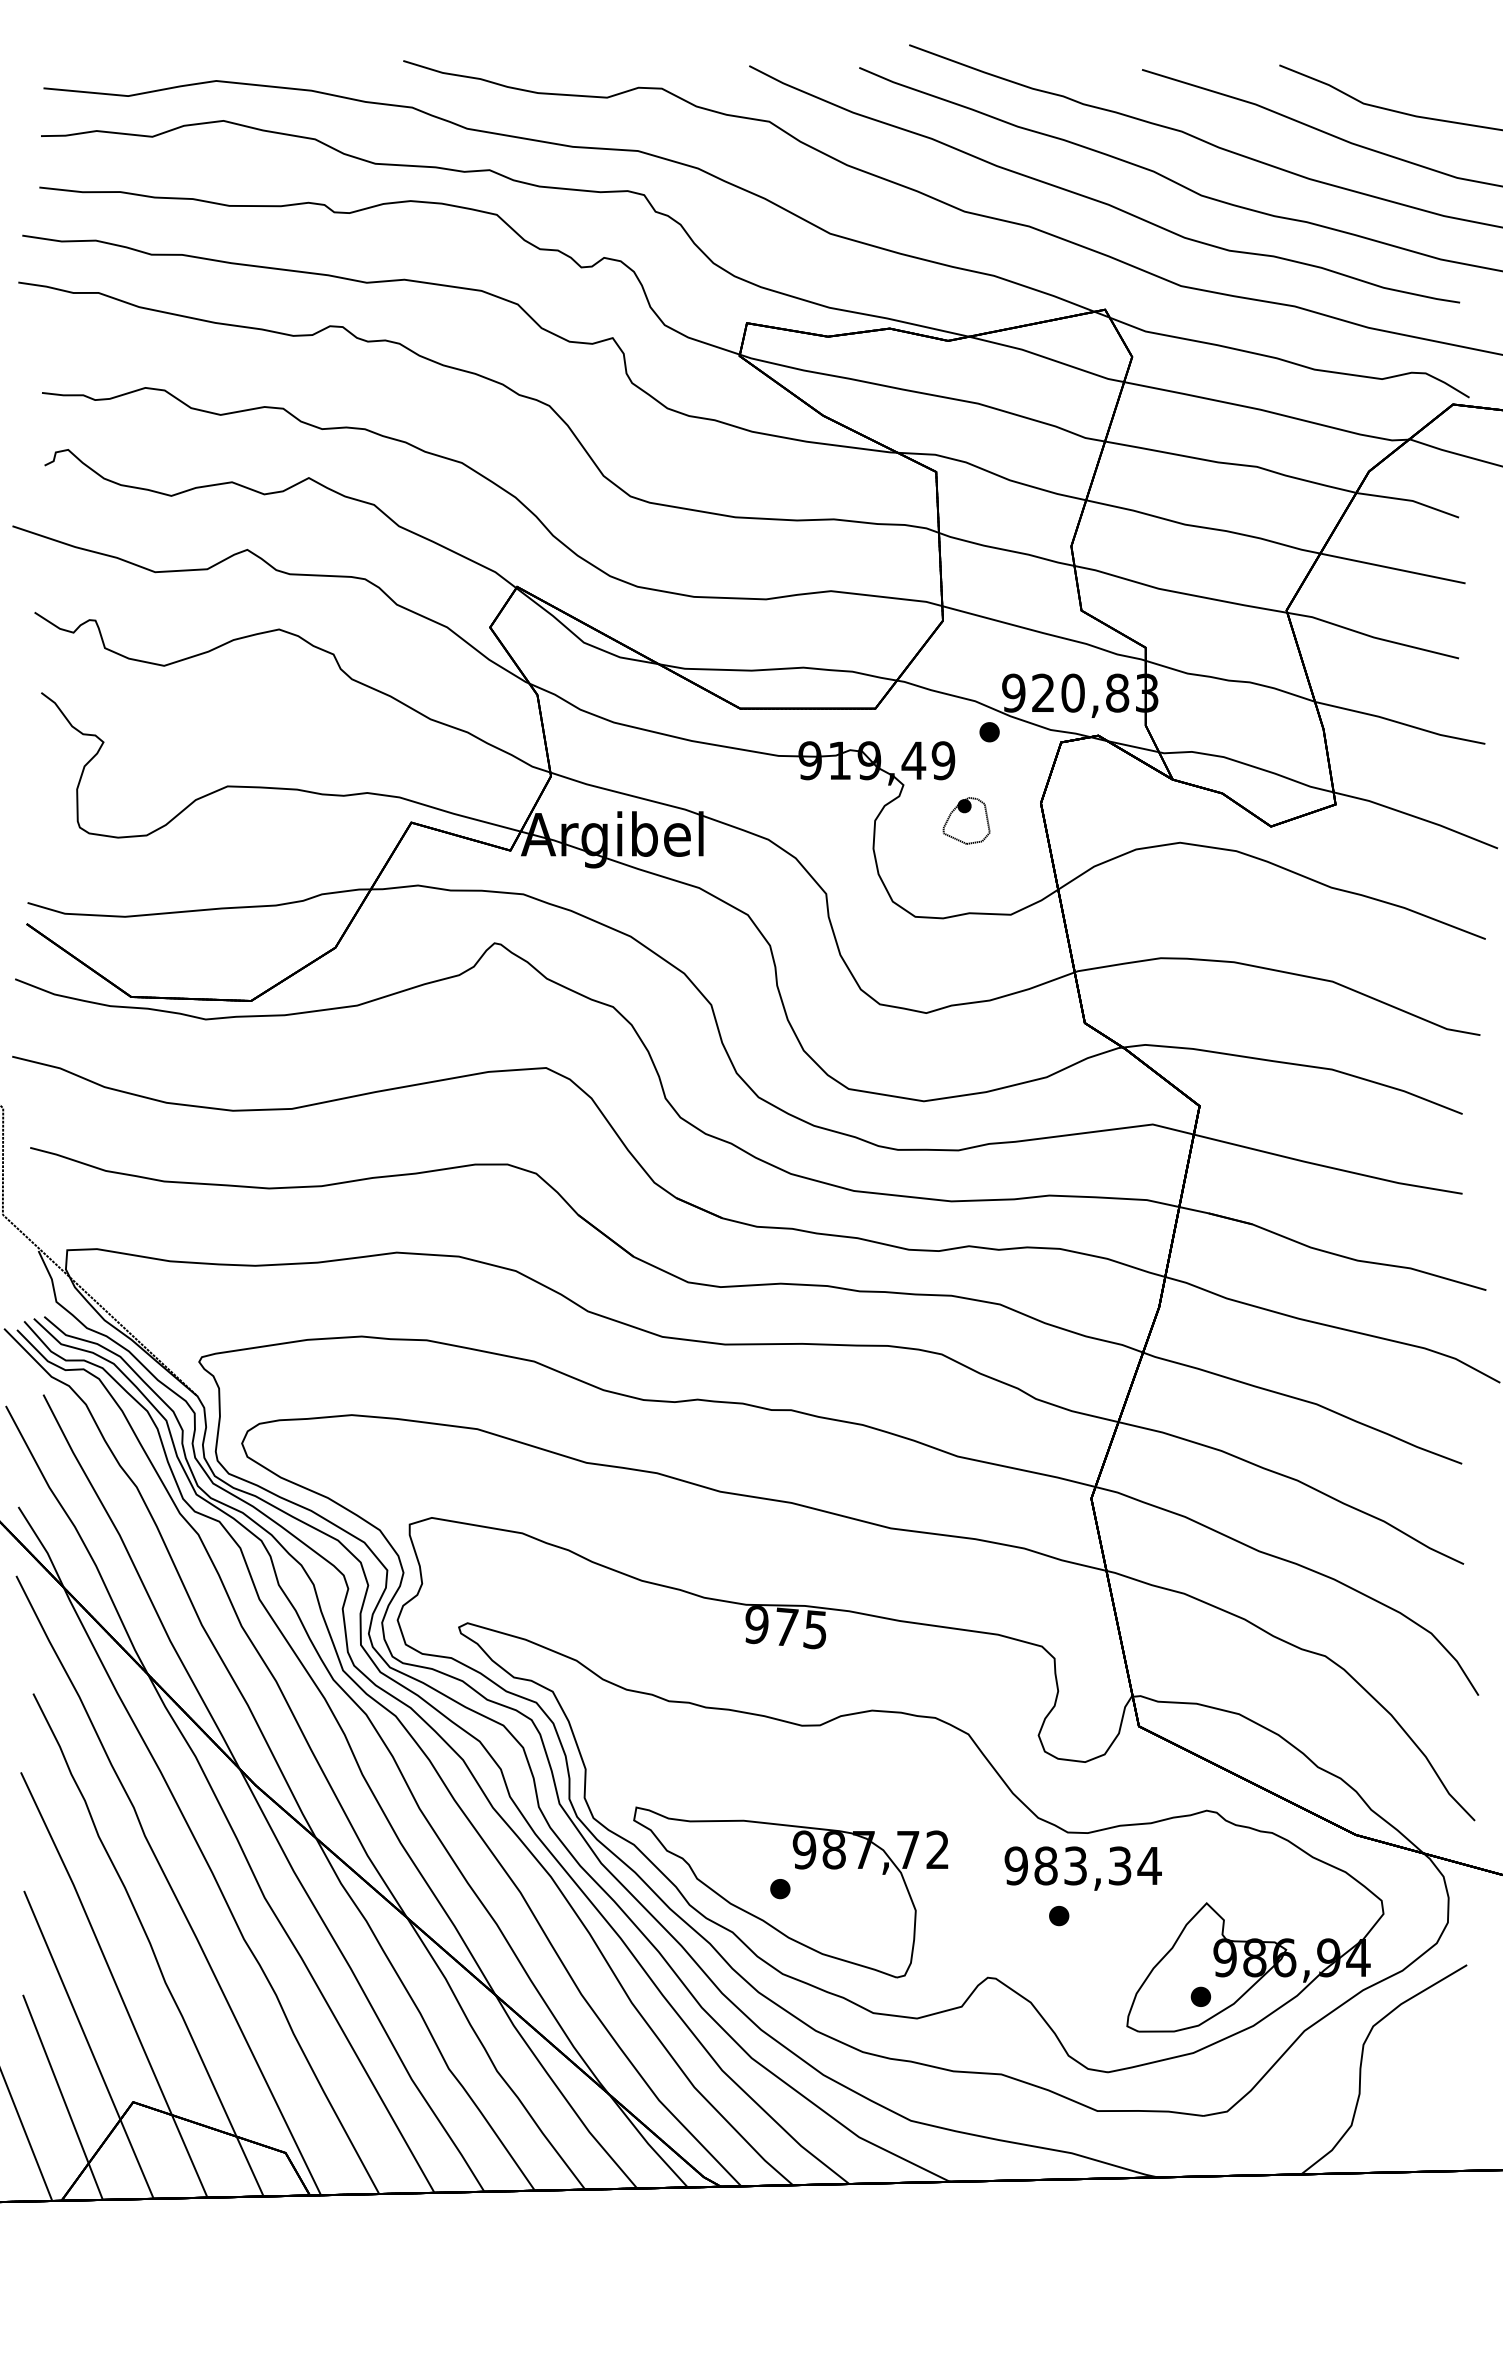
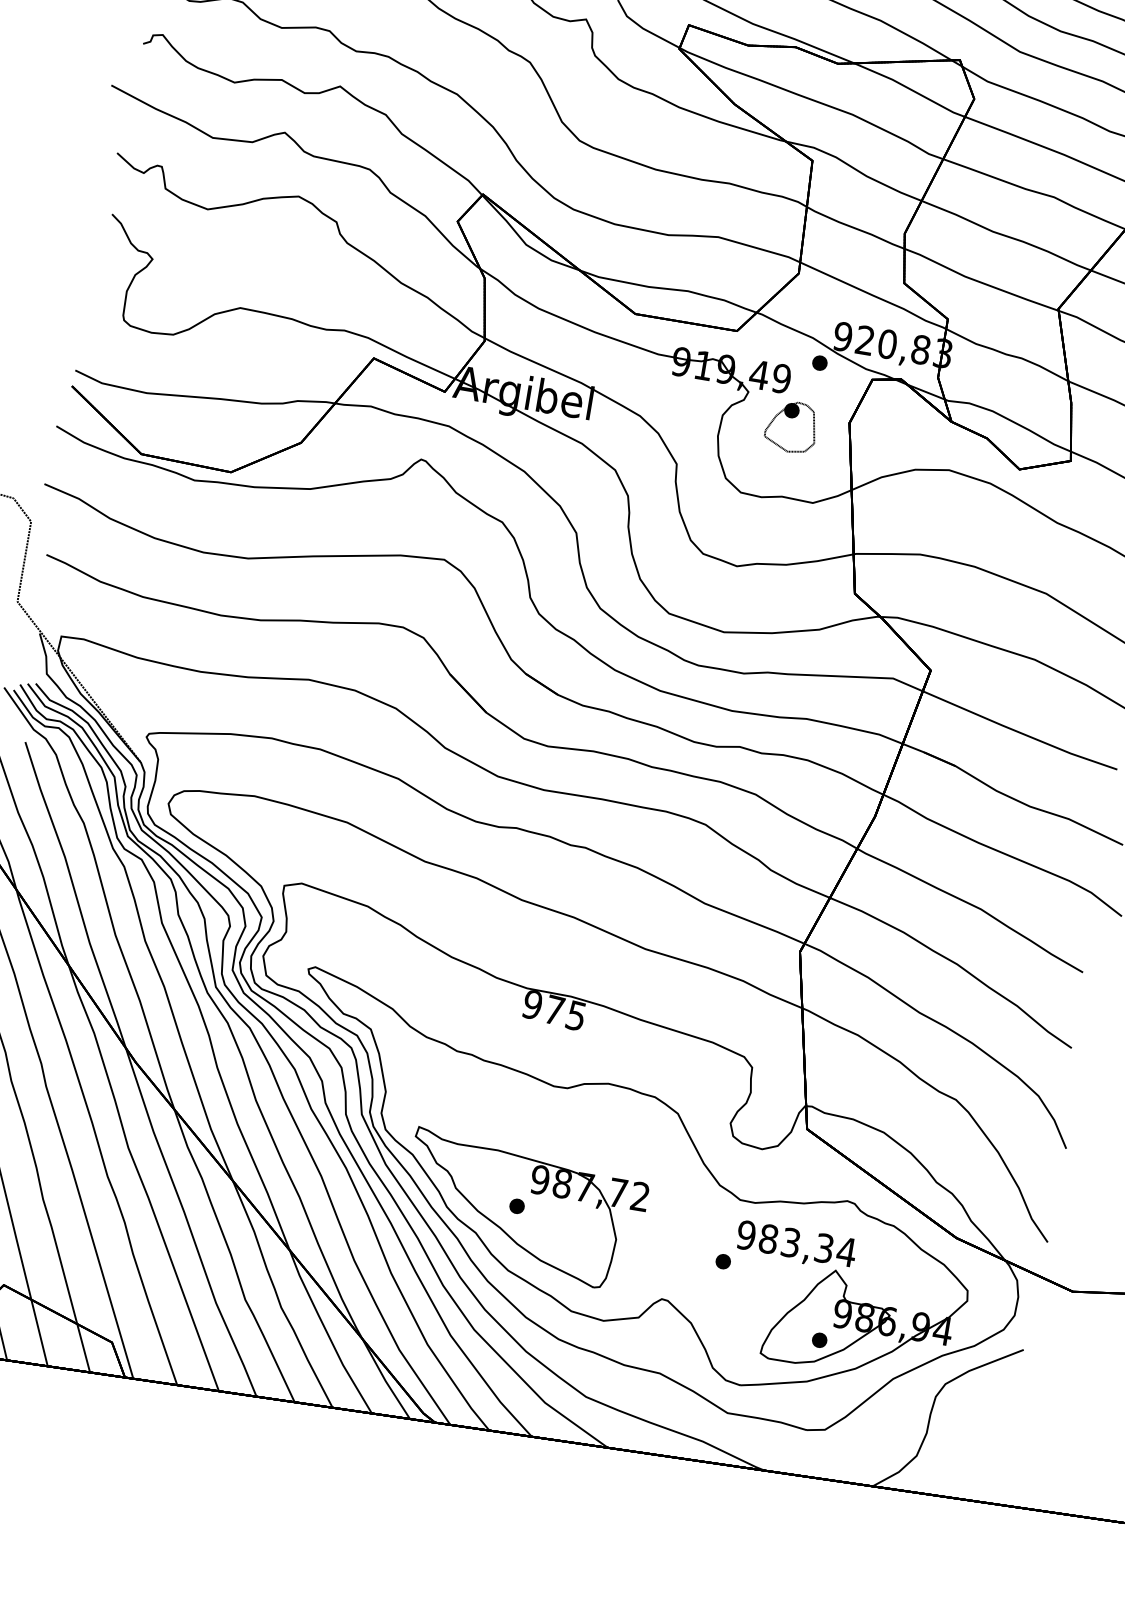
part: (966, 820) -> (791, 426), size x1.43
text: (1082, 1868) -> (795, 1245), moved

